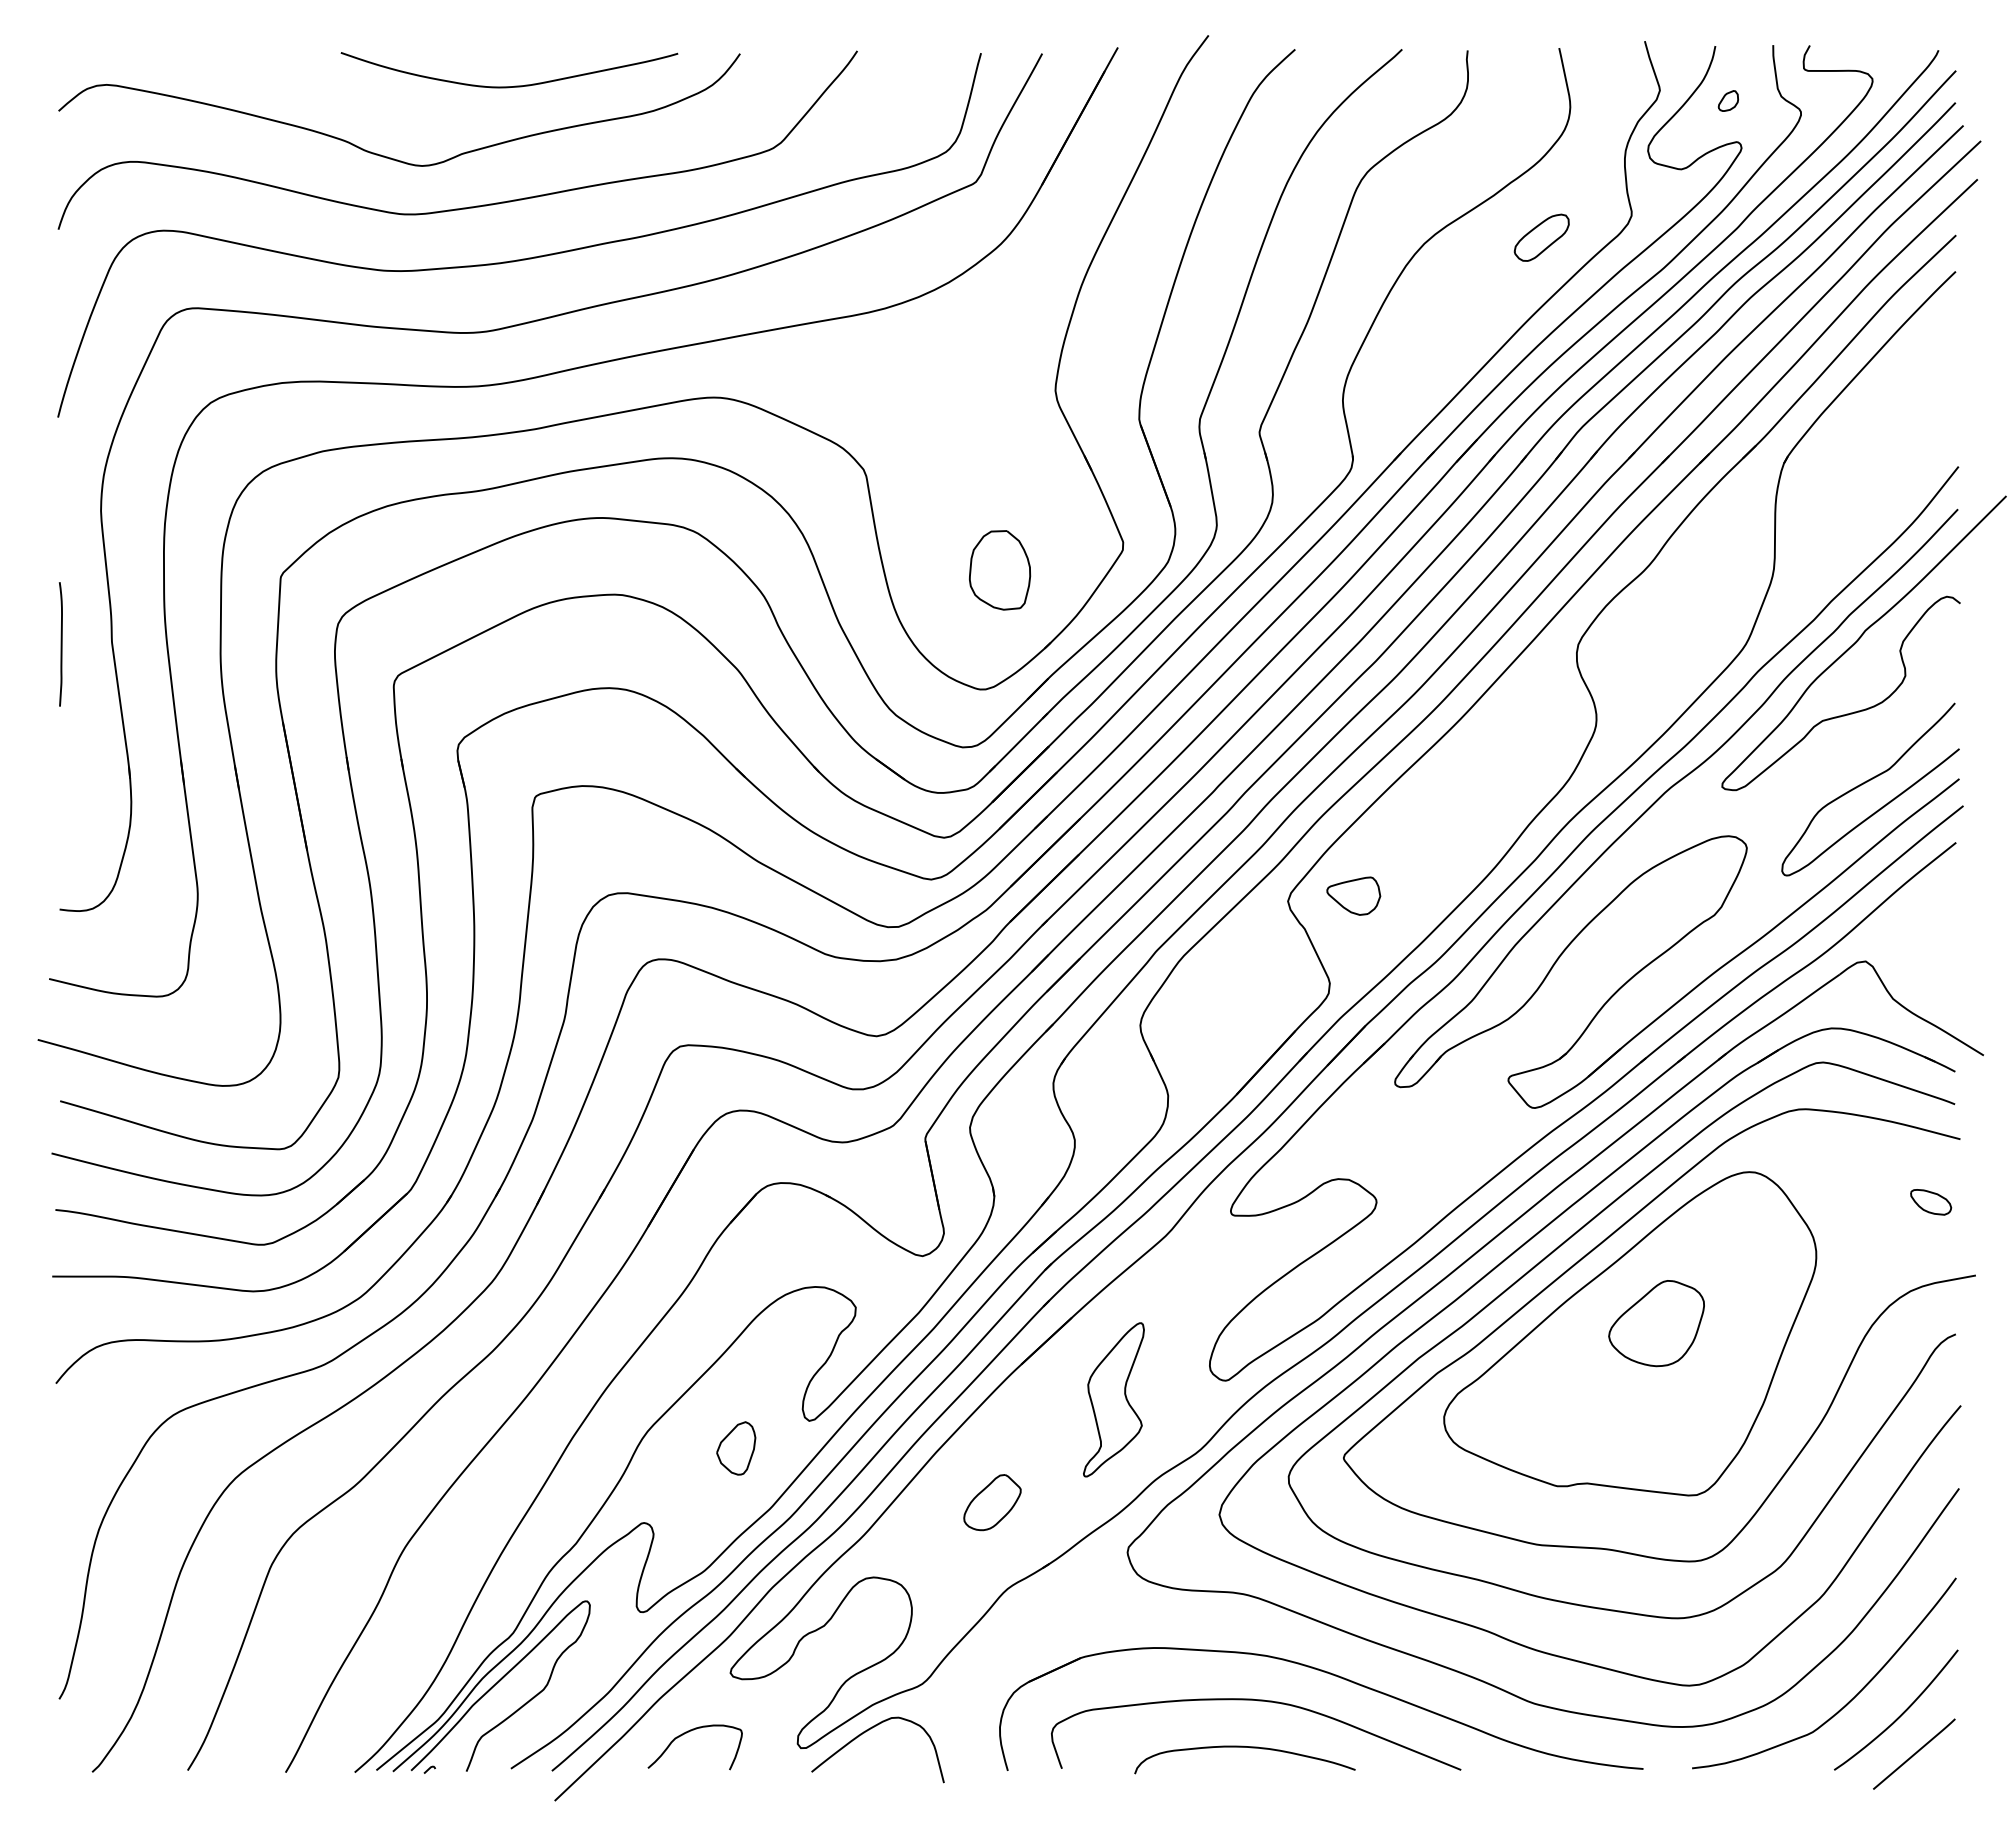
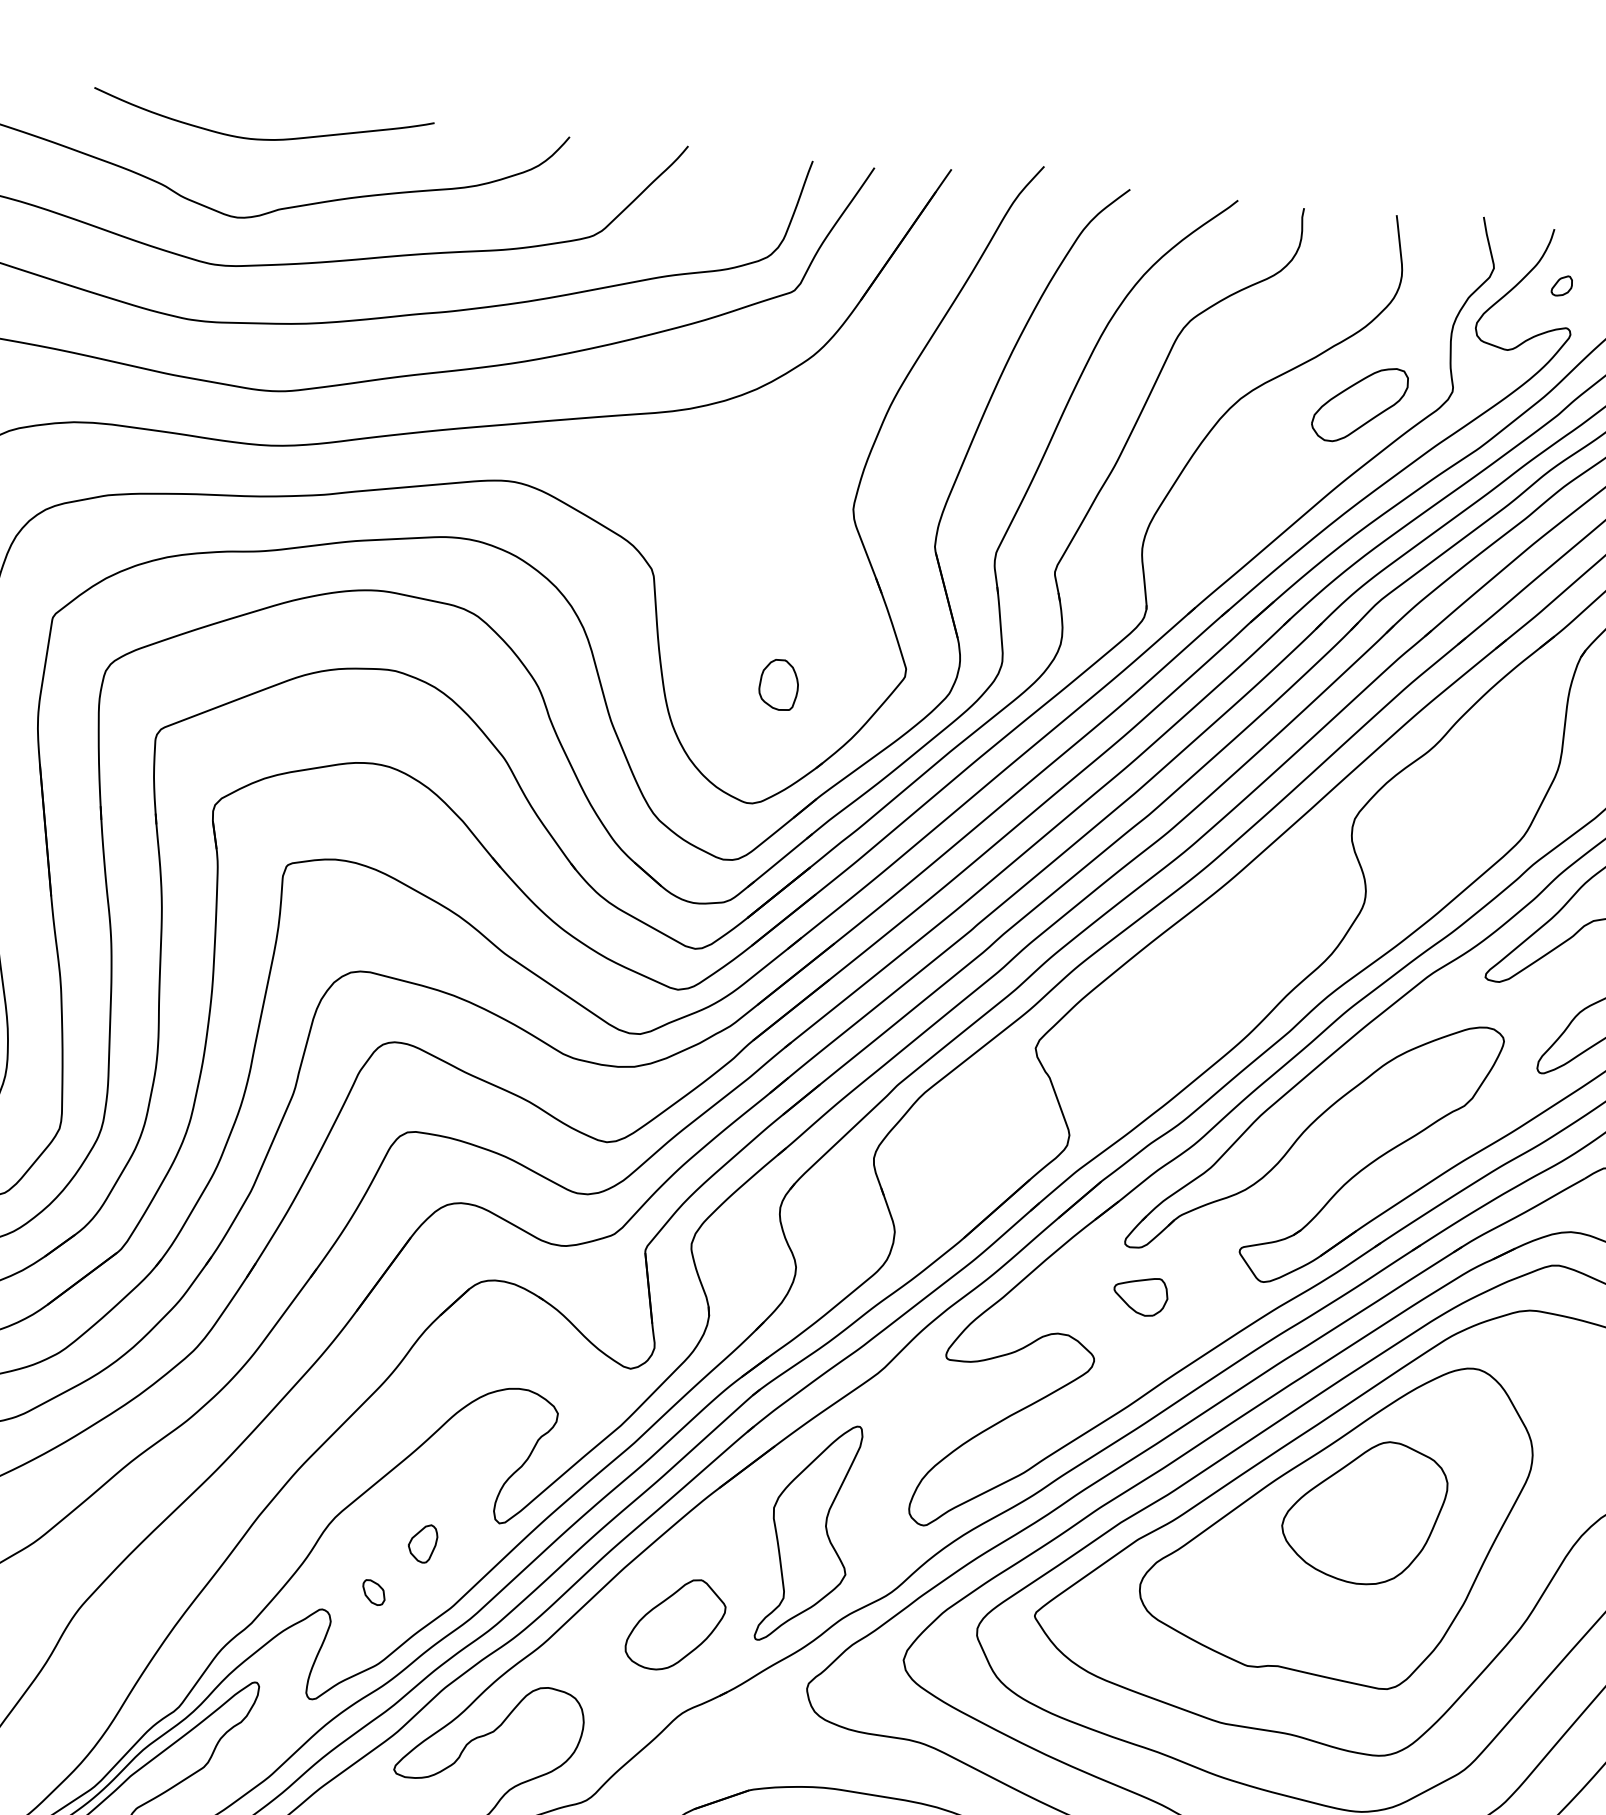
curve: (514, 85) -> (266, 138), moved
part: (1541, 237) -> (1359, 404), size x1.67
part: (999, 570) -> (778, 684), size x0.62
part: (1353, 895) -> (1140, 1295), moved
part: (1656, 1323) -> (1364, 1511), size x1.67
part: (1113, 1399) -> (808, 1532), size x1.43
part: (735, 1447) -> (422, 1542), size x0.71
part: (693, 1501) -> (374, 1592), added
part: (992, 1502) -> (675, 1624), size x1.67

